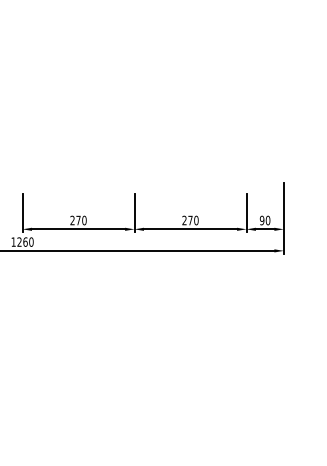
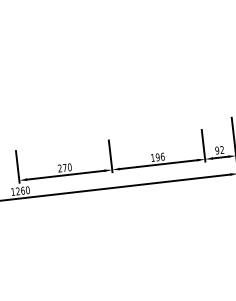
text: (190, 220) -> (157, 157), 270 -> 196
text: (267, 220) -> (221, 150), 90 -> 92

